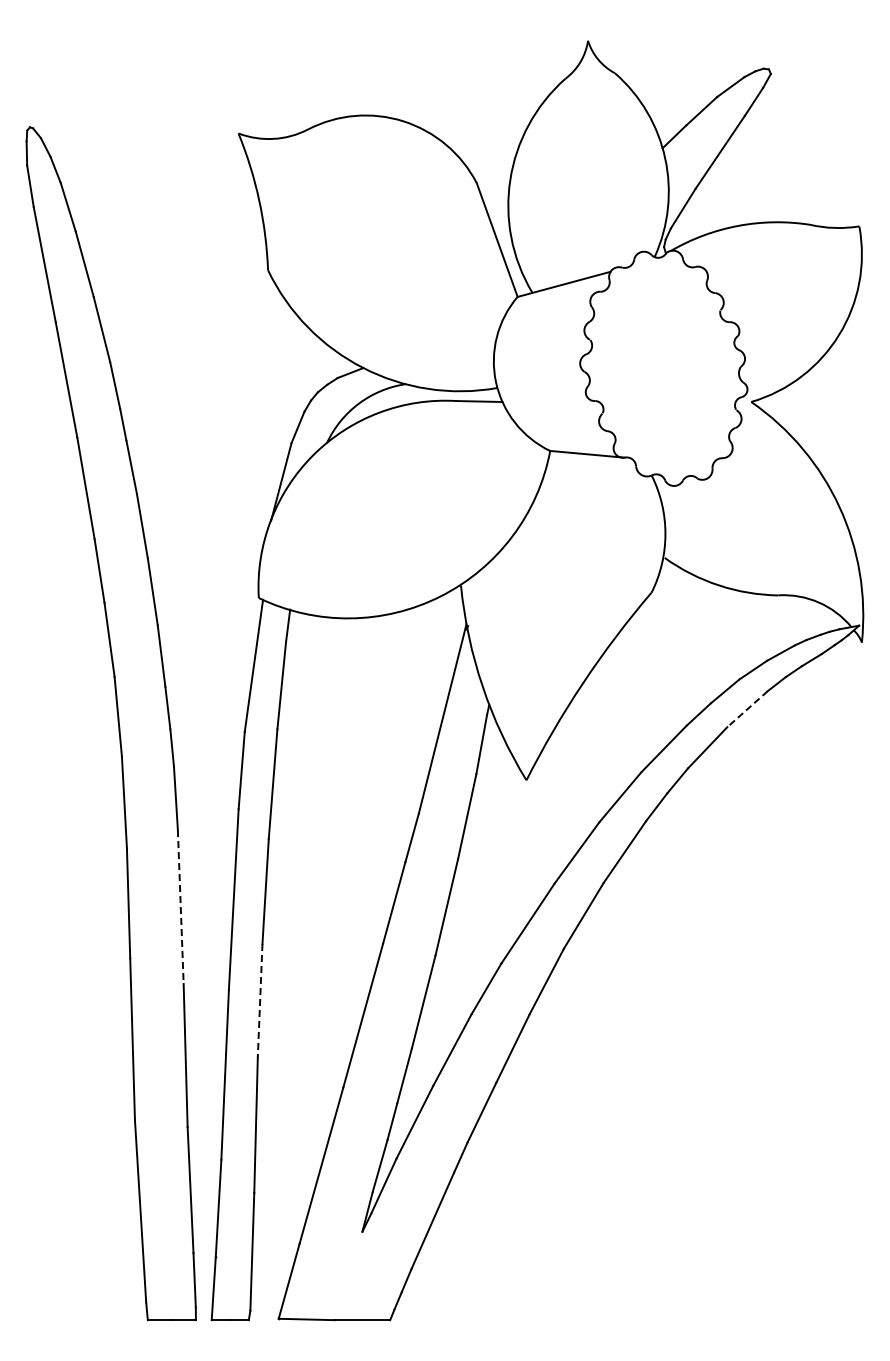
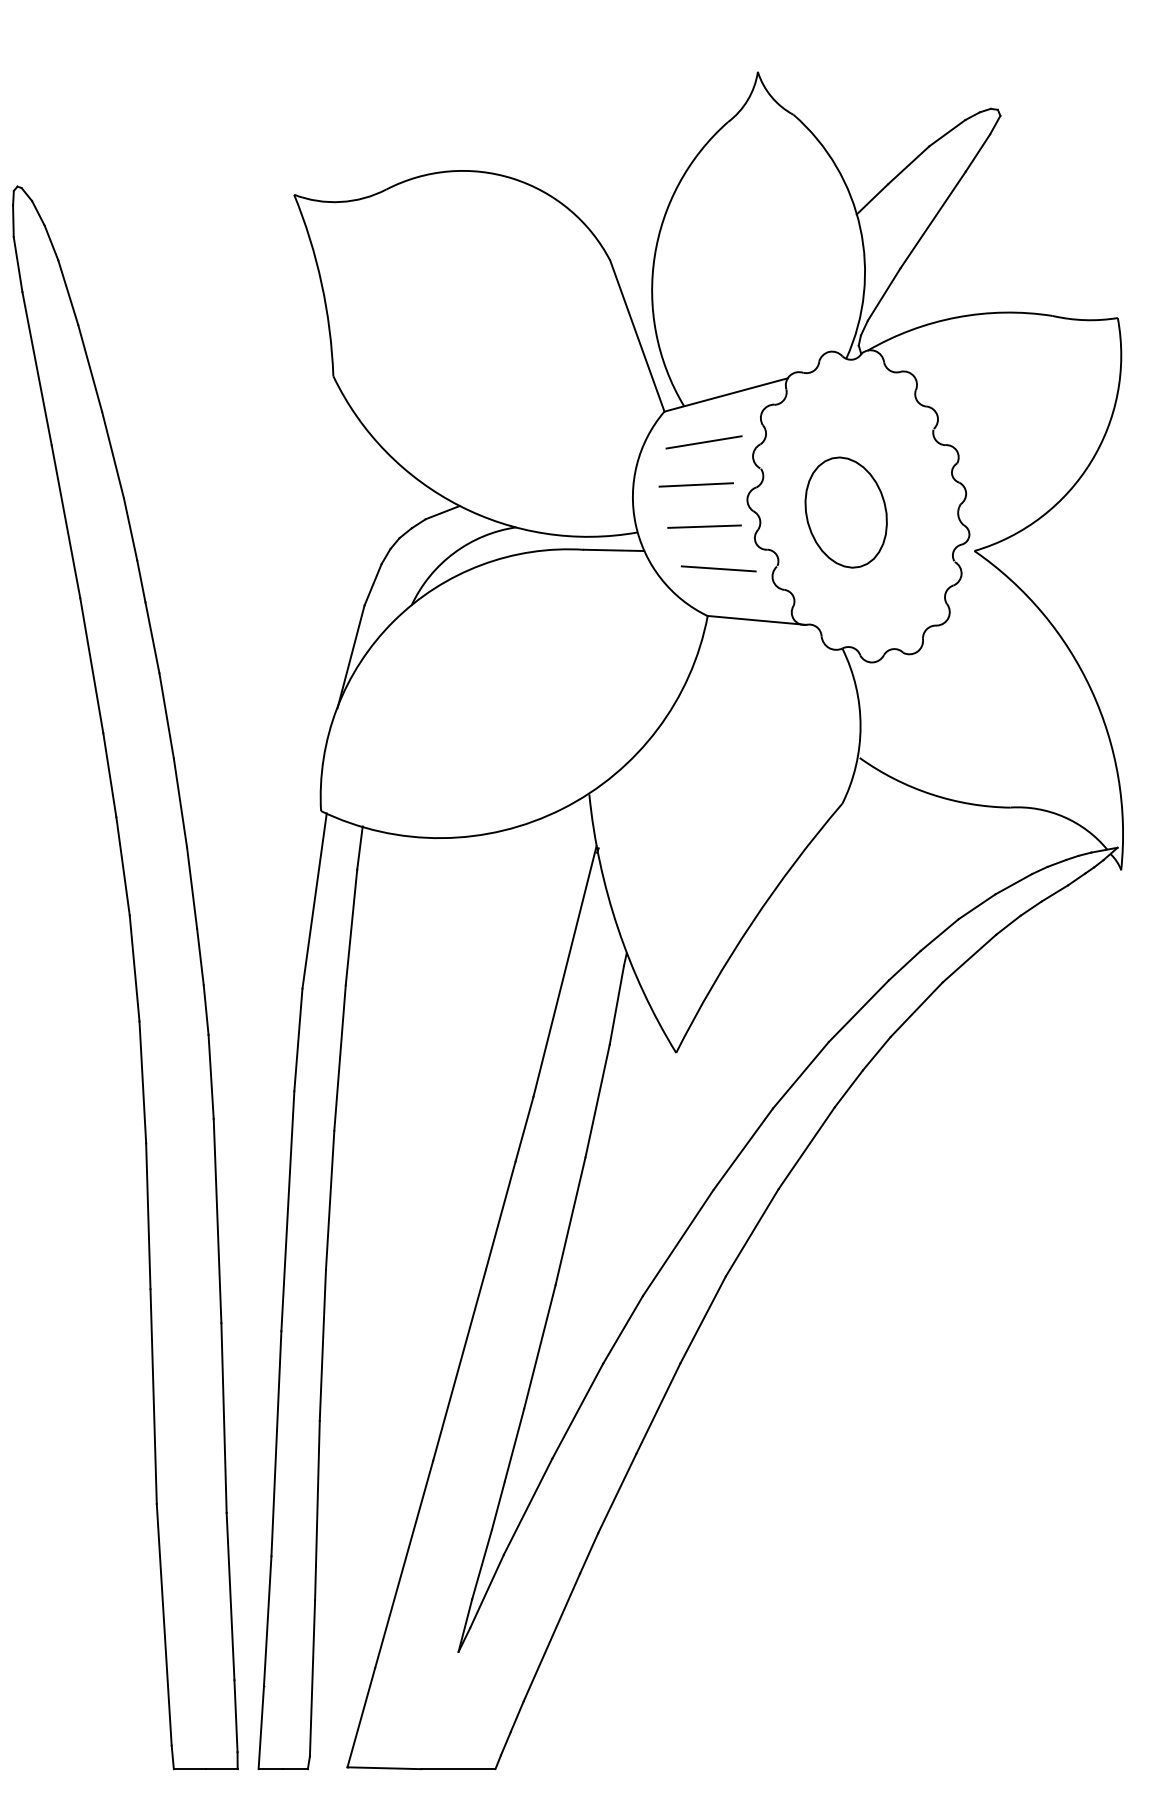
line: (547, 319) -> (704, 441), added
line: (541, 351) -> (696, 484), added
part: (654, 372) -> (846, 511), added
line: (547, 383) -> (704, 526), added
line: (558, 415) -> (718, 568), added
line: (747, 709) -> (969, 958), dashed -> solid
line: (180, 907) -> (217, 1221), dashed -> solid
line: (260, 1000) -> (323, 1345), dashed -> solid

